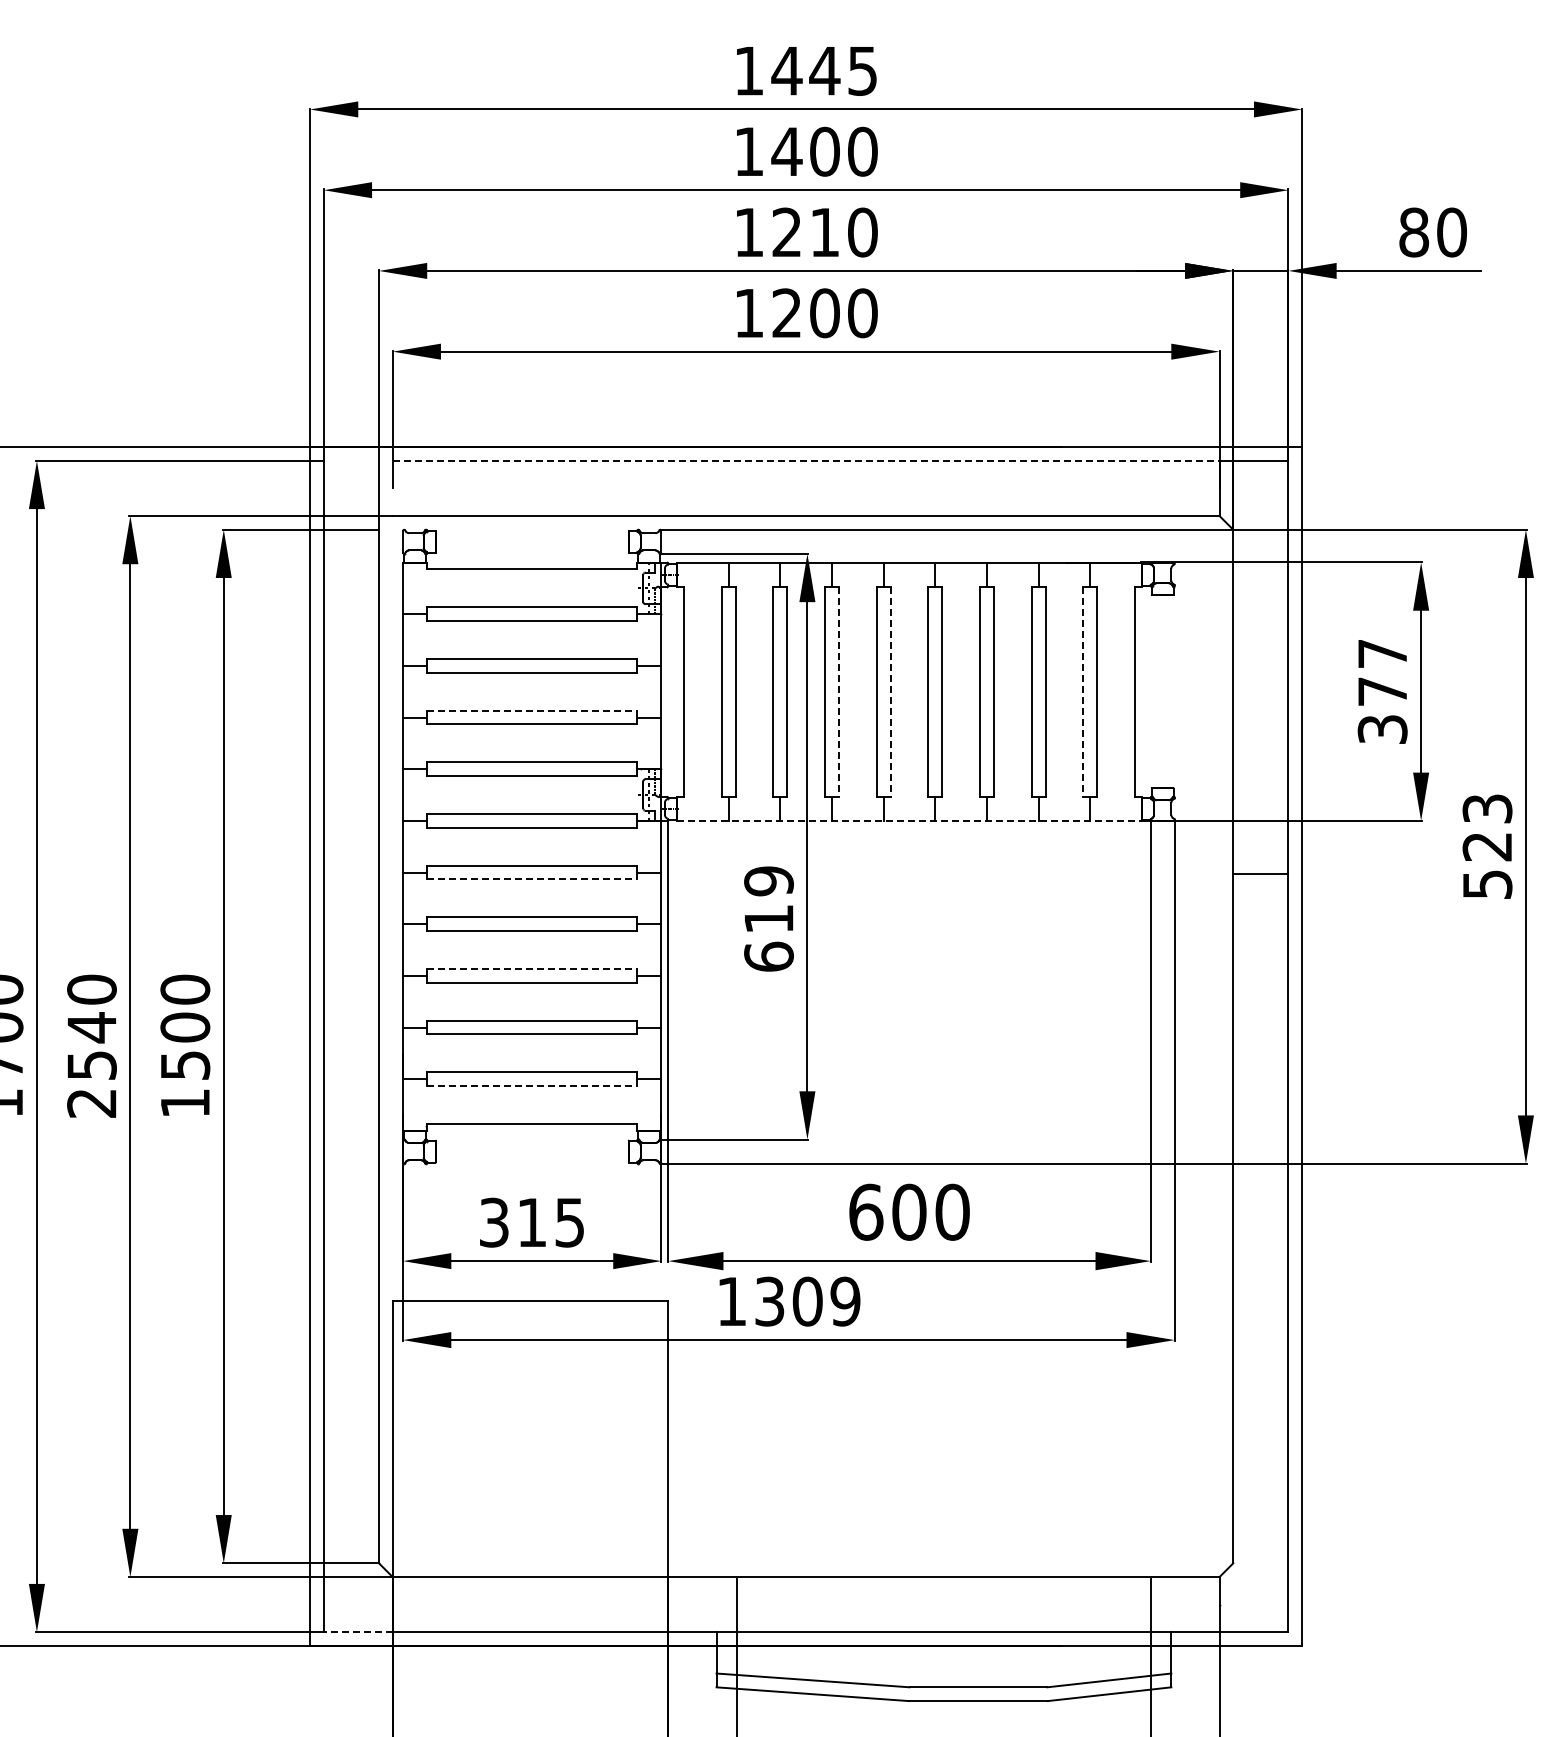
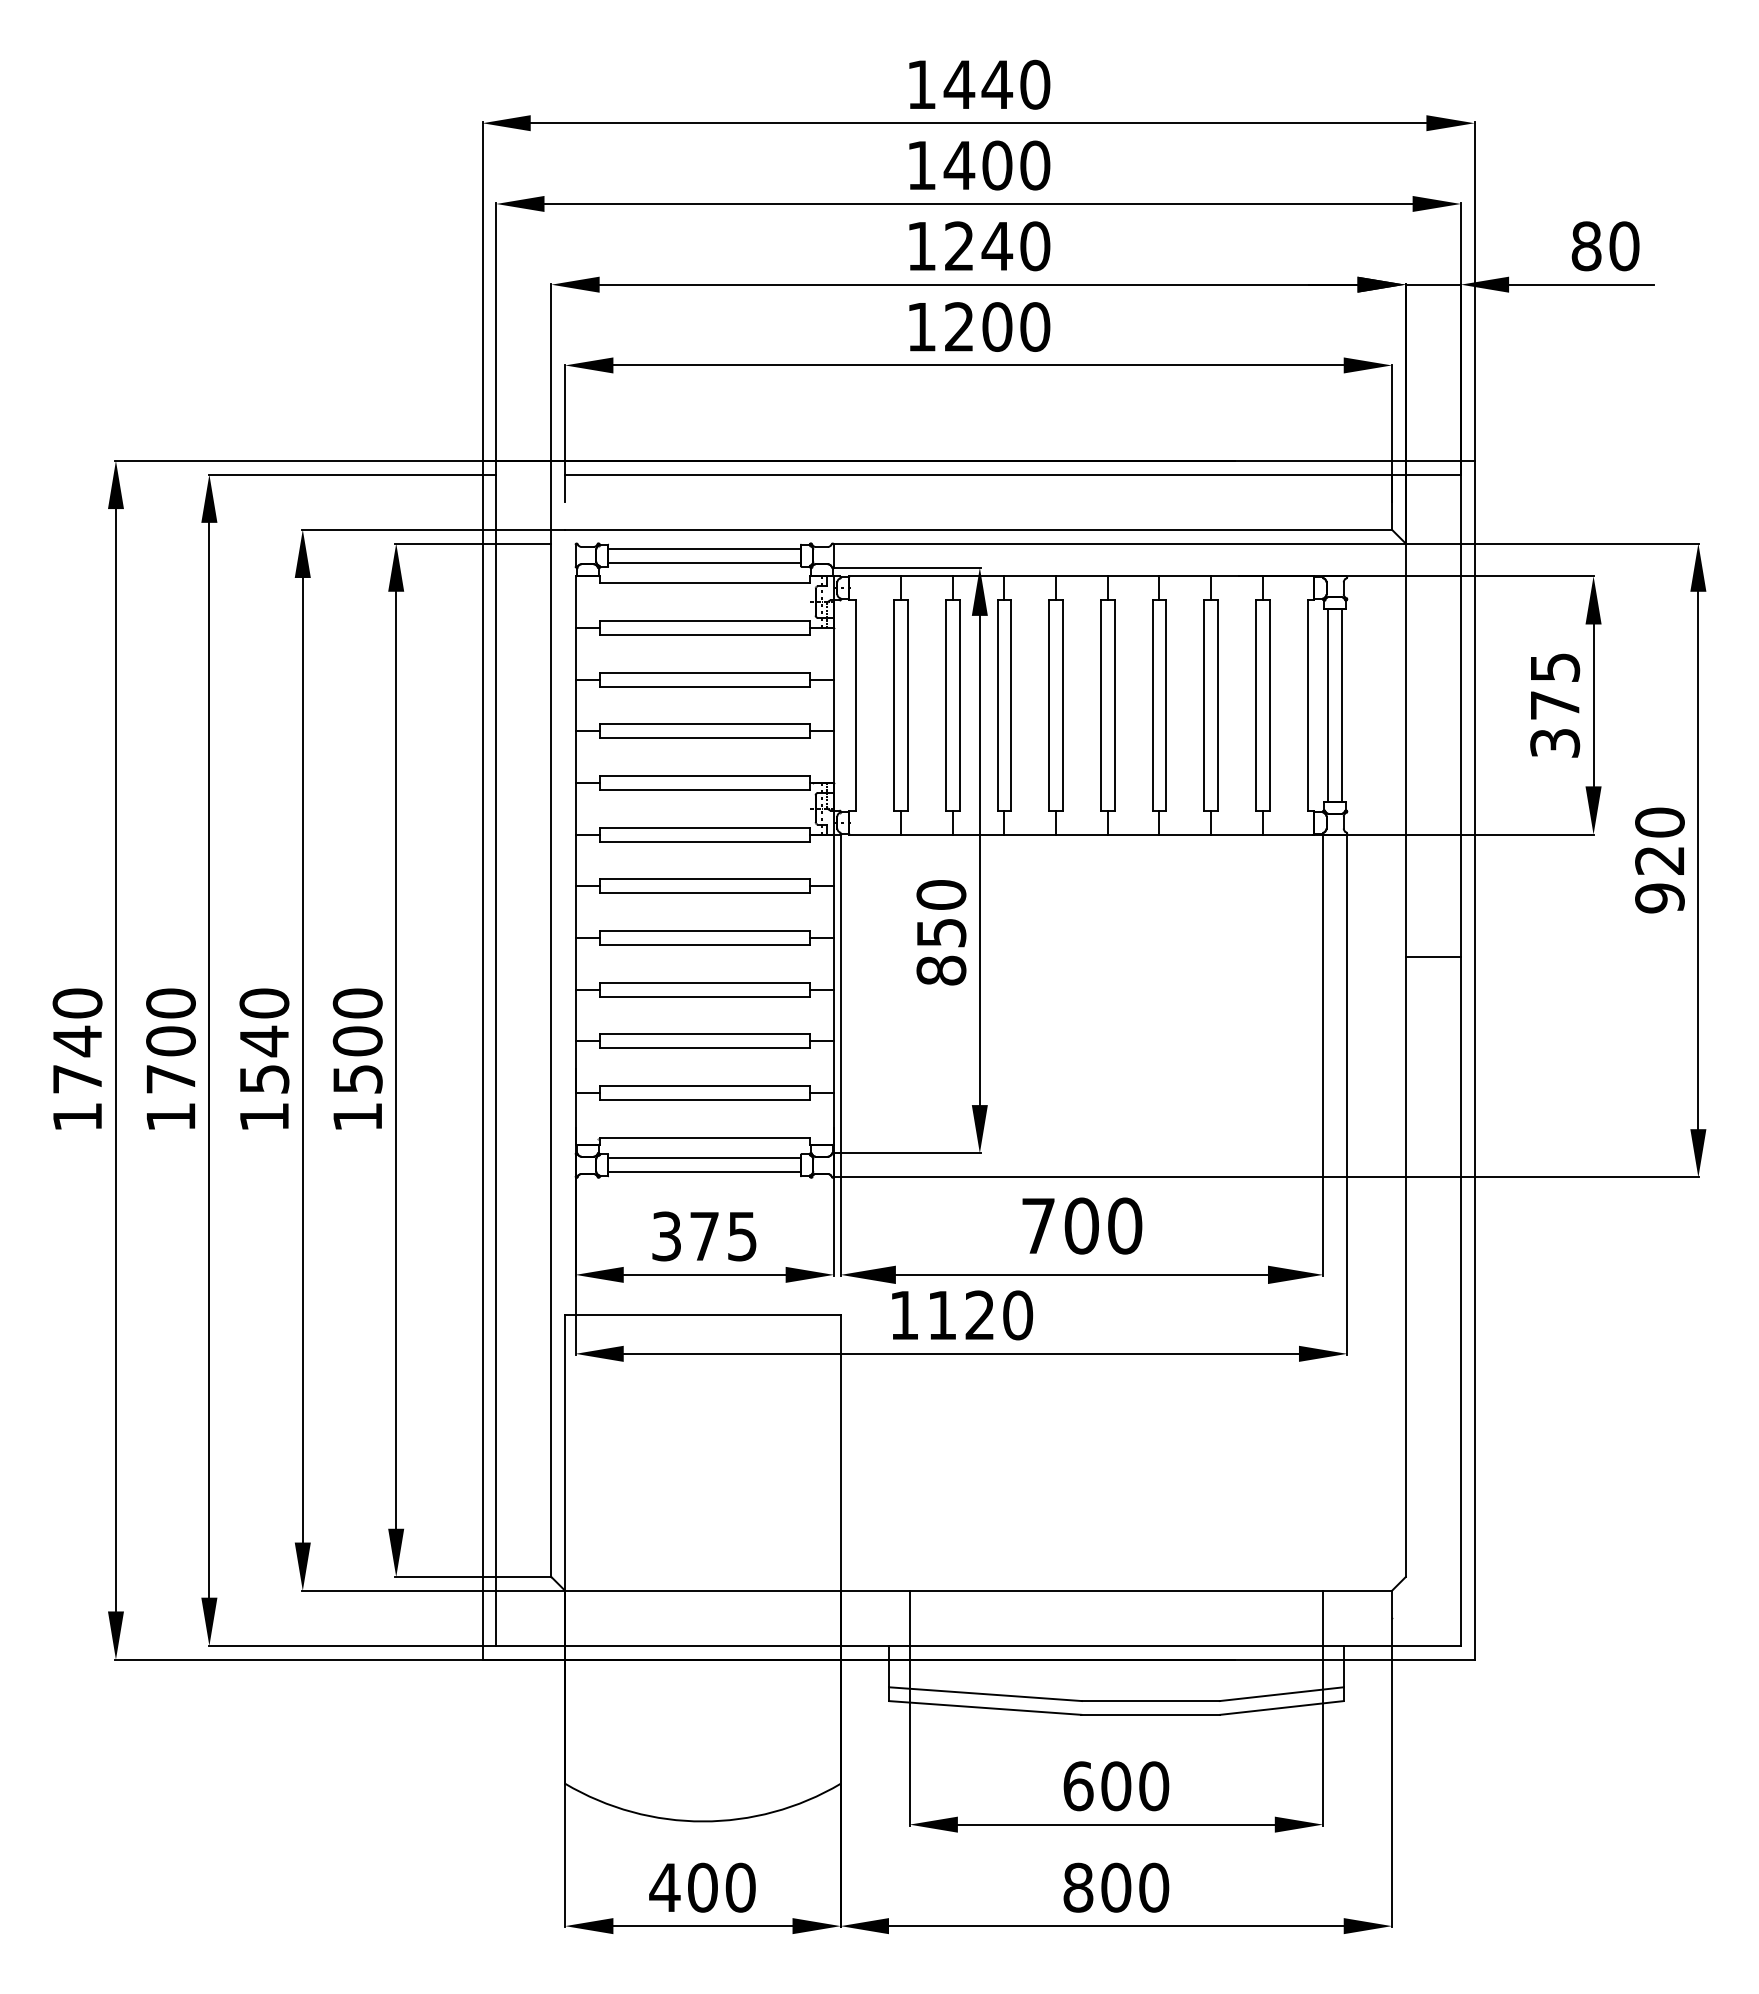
text: (863, 70) -> (1035, 84), 1445 -> 1440
text: (825, 232) -> (997, 246), 1210 -> 1240
line: (807, 460) -> (979, 474), dashed -> solid
line: (532, 534) -> (704, 548), added
line: (532, 548) -> (704, 562), added
text: (1383, 653) -> (1555, 667), 377 -> 375
line: (839, 691) -> (1011, 705), dashed -> solid
line: (890, 691) -> (1062, 705), dashed -> solid
line: (1083, 691) -> (1255, 705), dashed -> solid
line: (1156, 691) -> (1328, 705), added
line: (1170, 691) -> (1342, 705), added
line: (533, 710) -> (705, 724), dashed -> solid
line: (909, 820) -> (1081, 834), dashed -> solid
text: (1487, 846) -> (1659, 860), 523 -> 920
line: (1260, 873) -> (1432, 956), moved
line: (533, 879) -> (705, 893), dashed -> solid
text: (769, 918) -> (941, 932), 619 -> 850
line: (533, 968) -> (705, 982), dashed -> solid
line: (533, 1085) -> (705, 1099), dashed -> solid
text: (91, 1103) -> (263, 1117), 2540 -> 1540
line: (532, 1144) -> (704, 1158), added
line: (532, 1158) -> (704, 1172), added
text: (866, 1211) -> (1038, 1225), 600 -> 700
text: (532, 1222) -> (704, 1236), 315 -> 375
text: (808, 1301) -> (980, 1315), 1309 -> 1120
line: (358, 1631) -> (530, 1645), dashed -> solid

